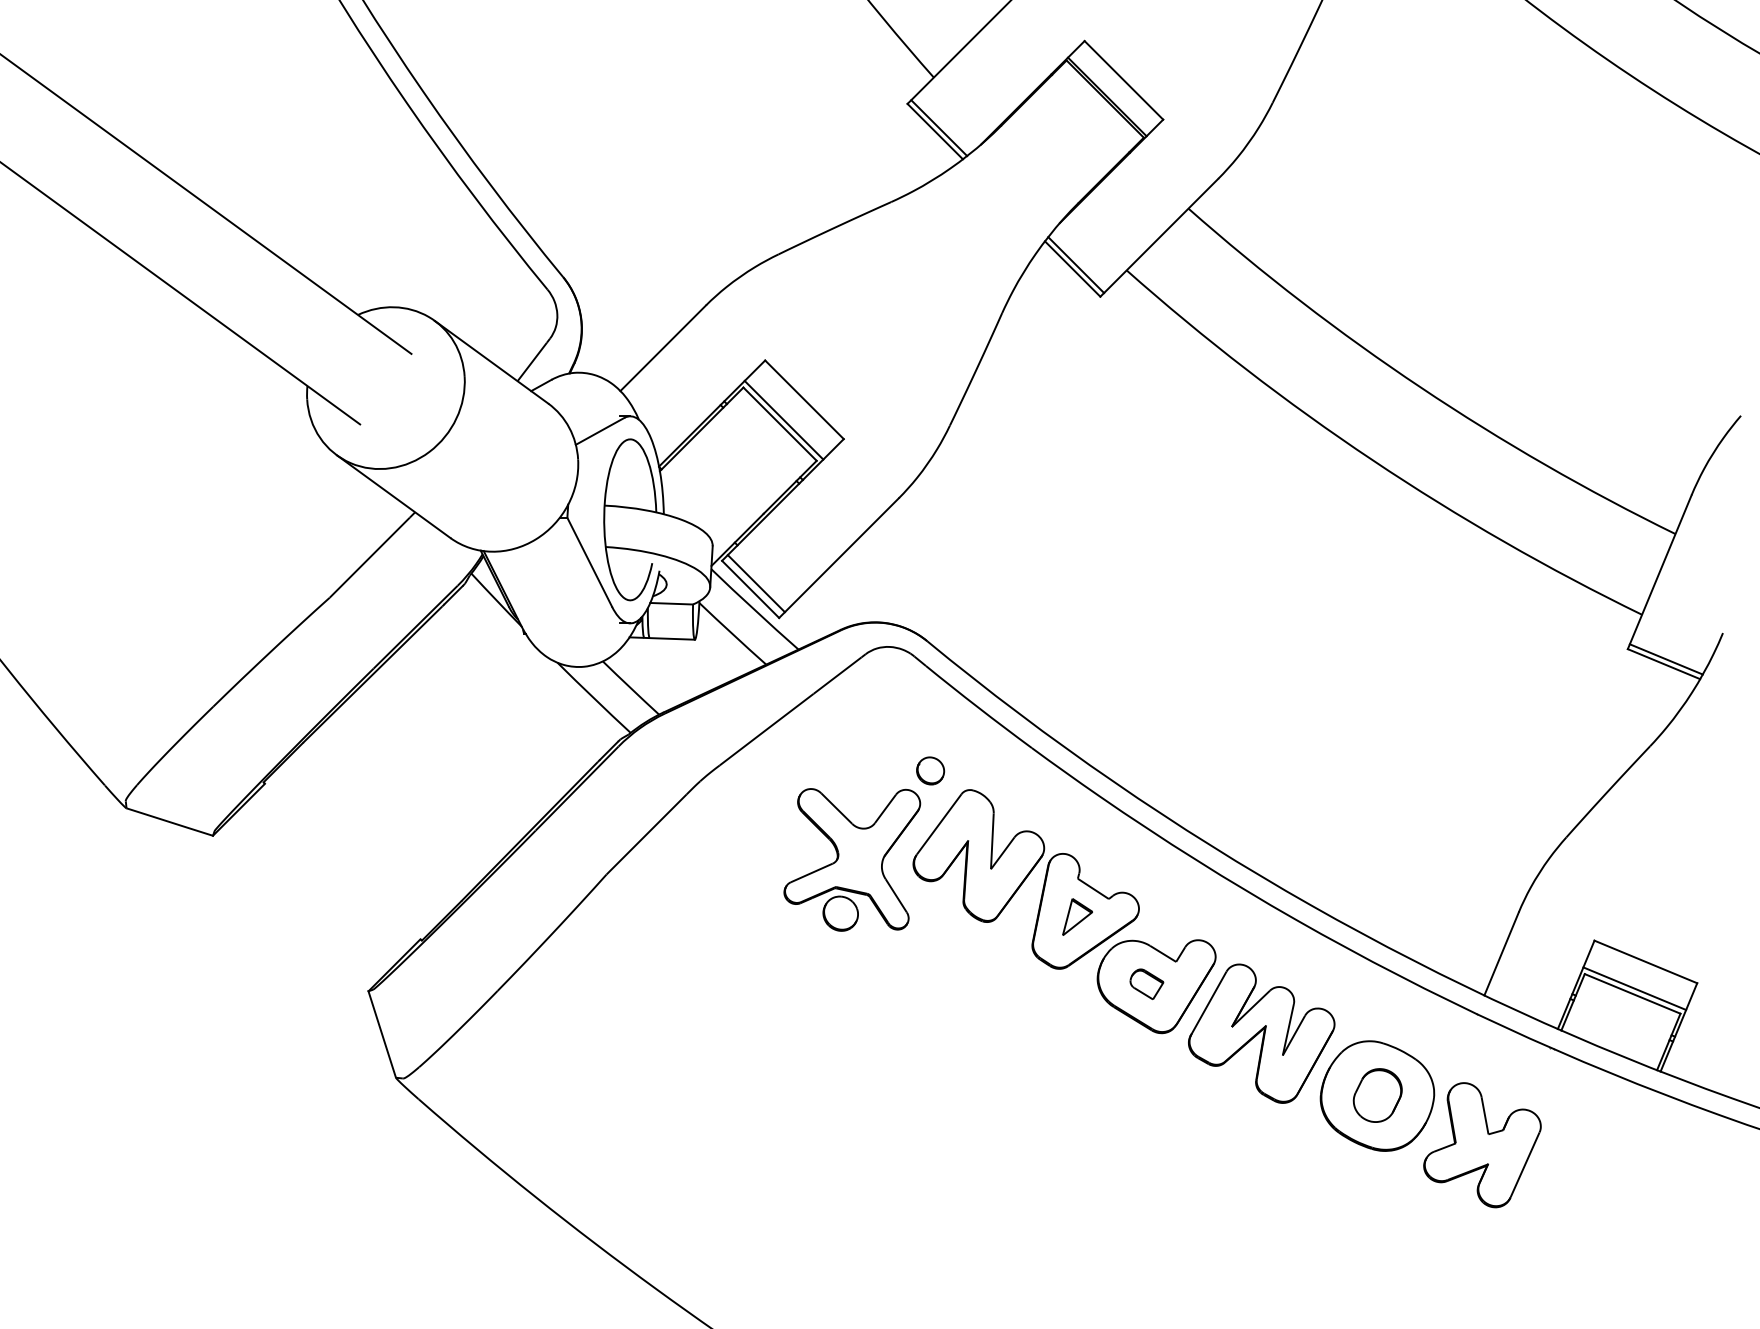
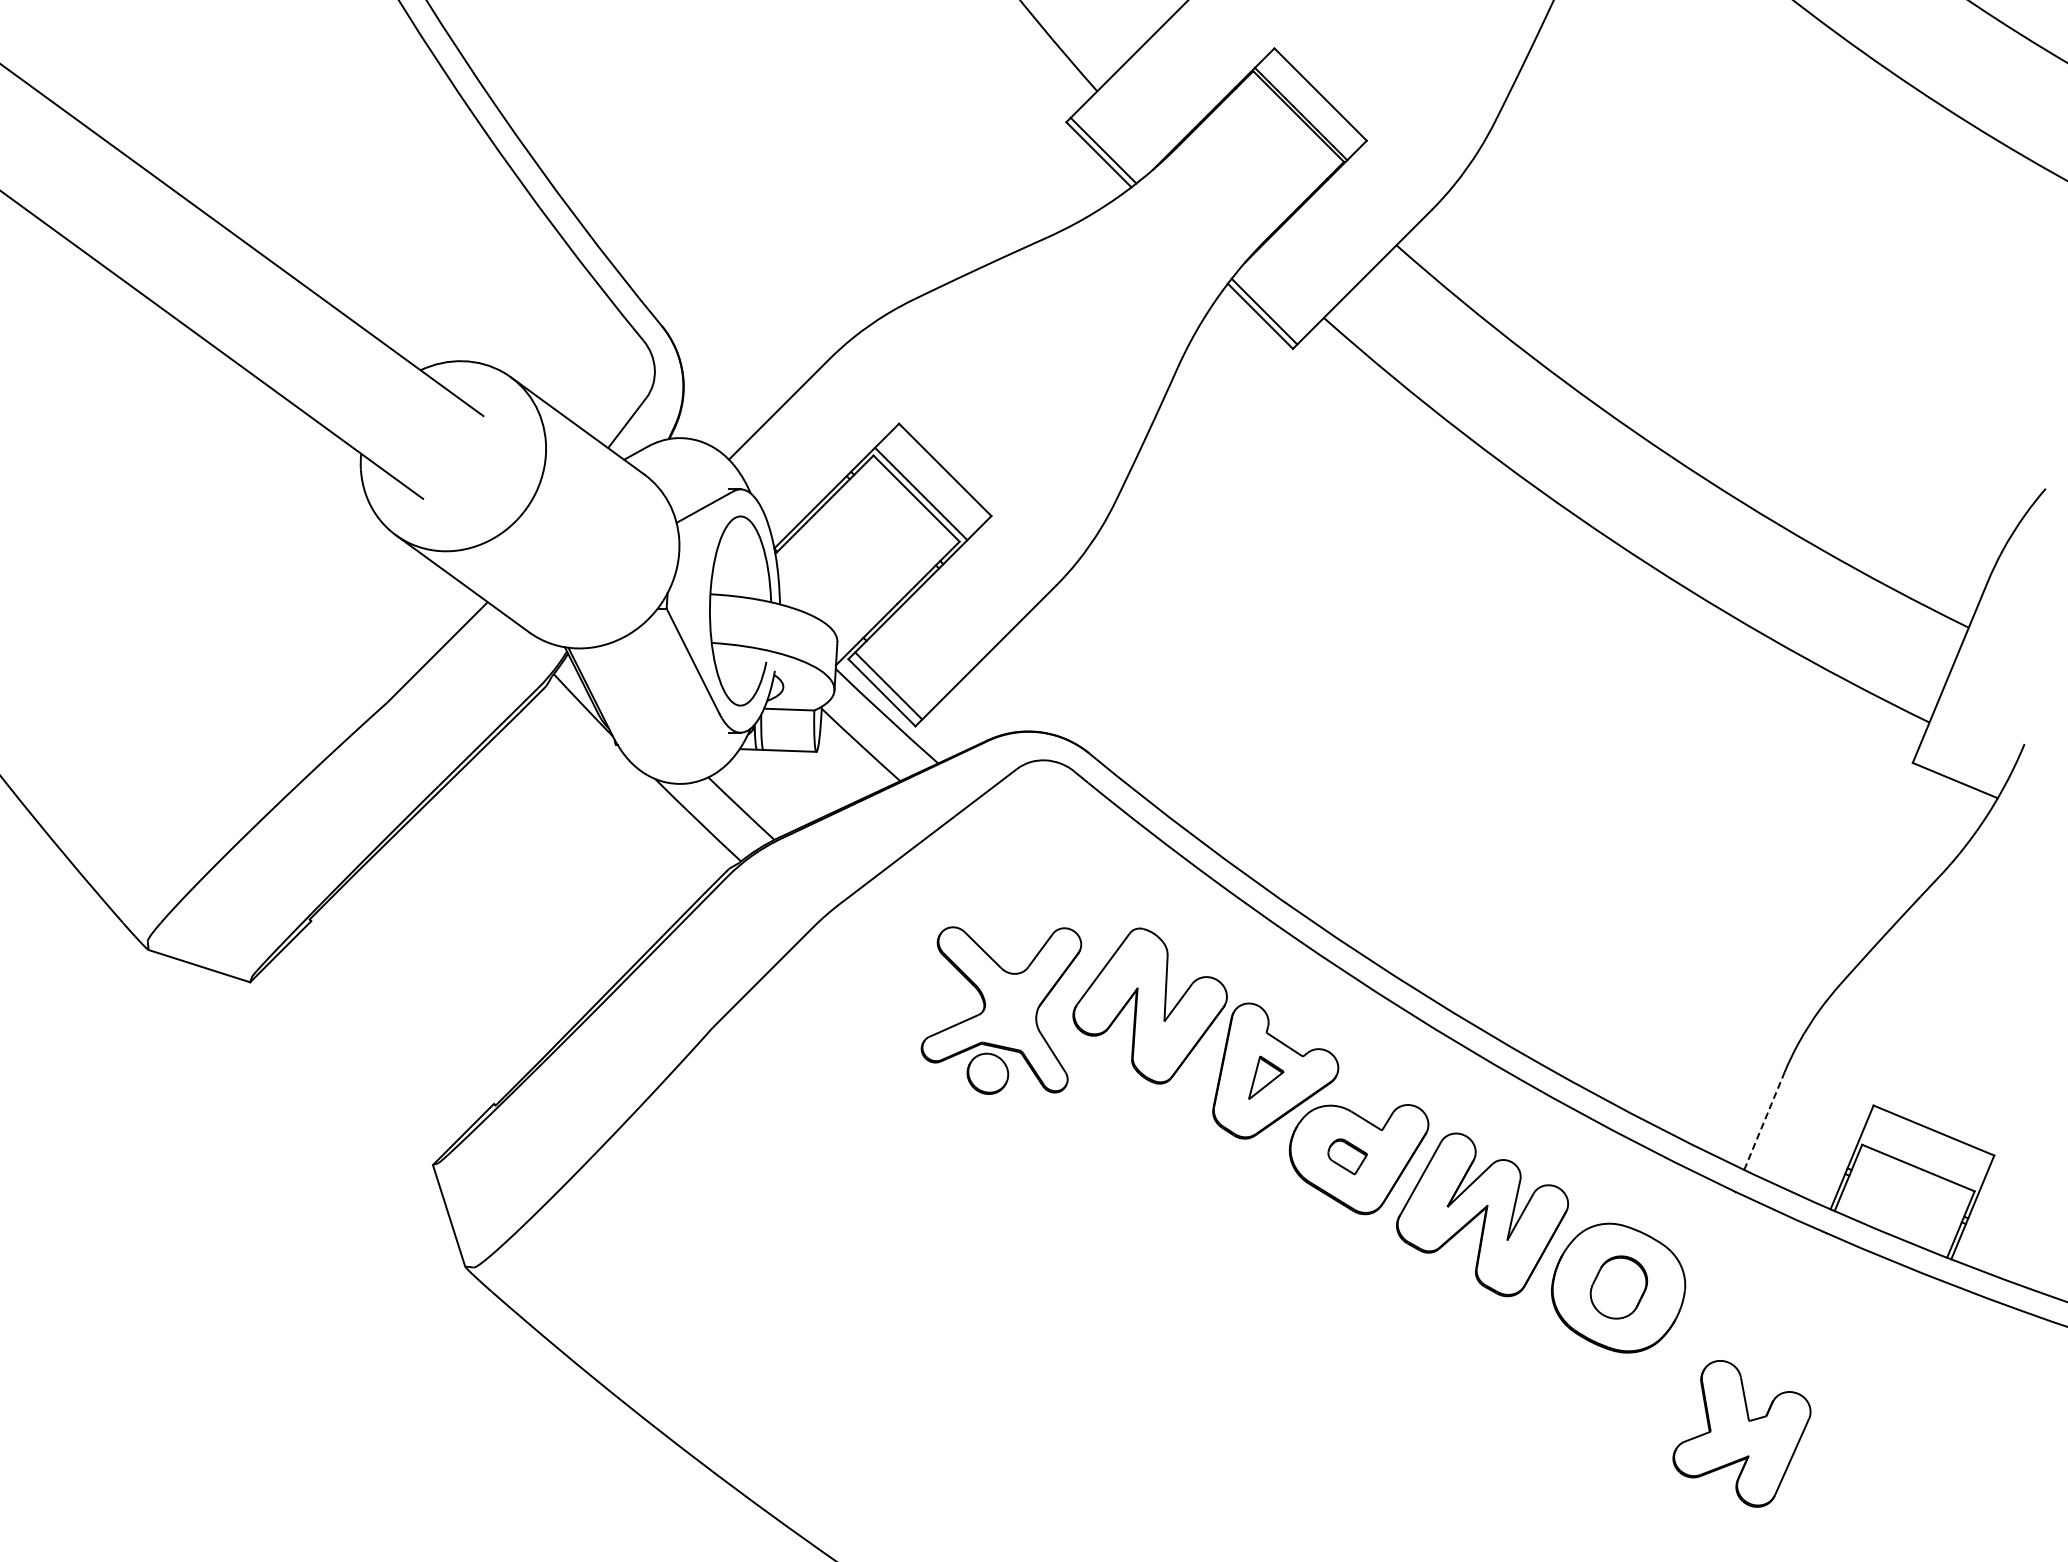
line: (1665, 658) -> (1957, 774), removed
part: (930, 770) -> (1093, 905), removed
line: (1501, 954) -> (1764, 1121), solid -> dashed
line: (1634, 988) -> (1920, 1161), removed
part: (1482, 1144) -> (1741, 1433), moved

